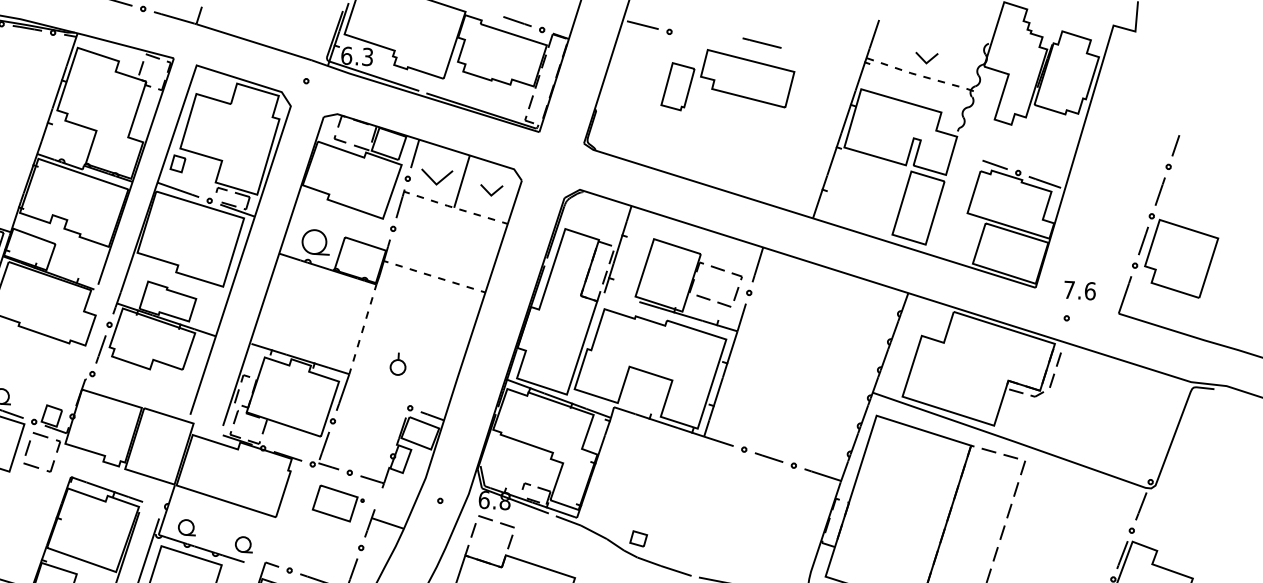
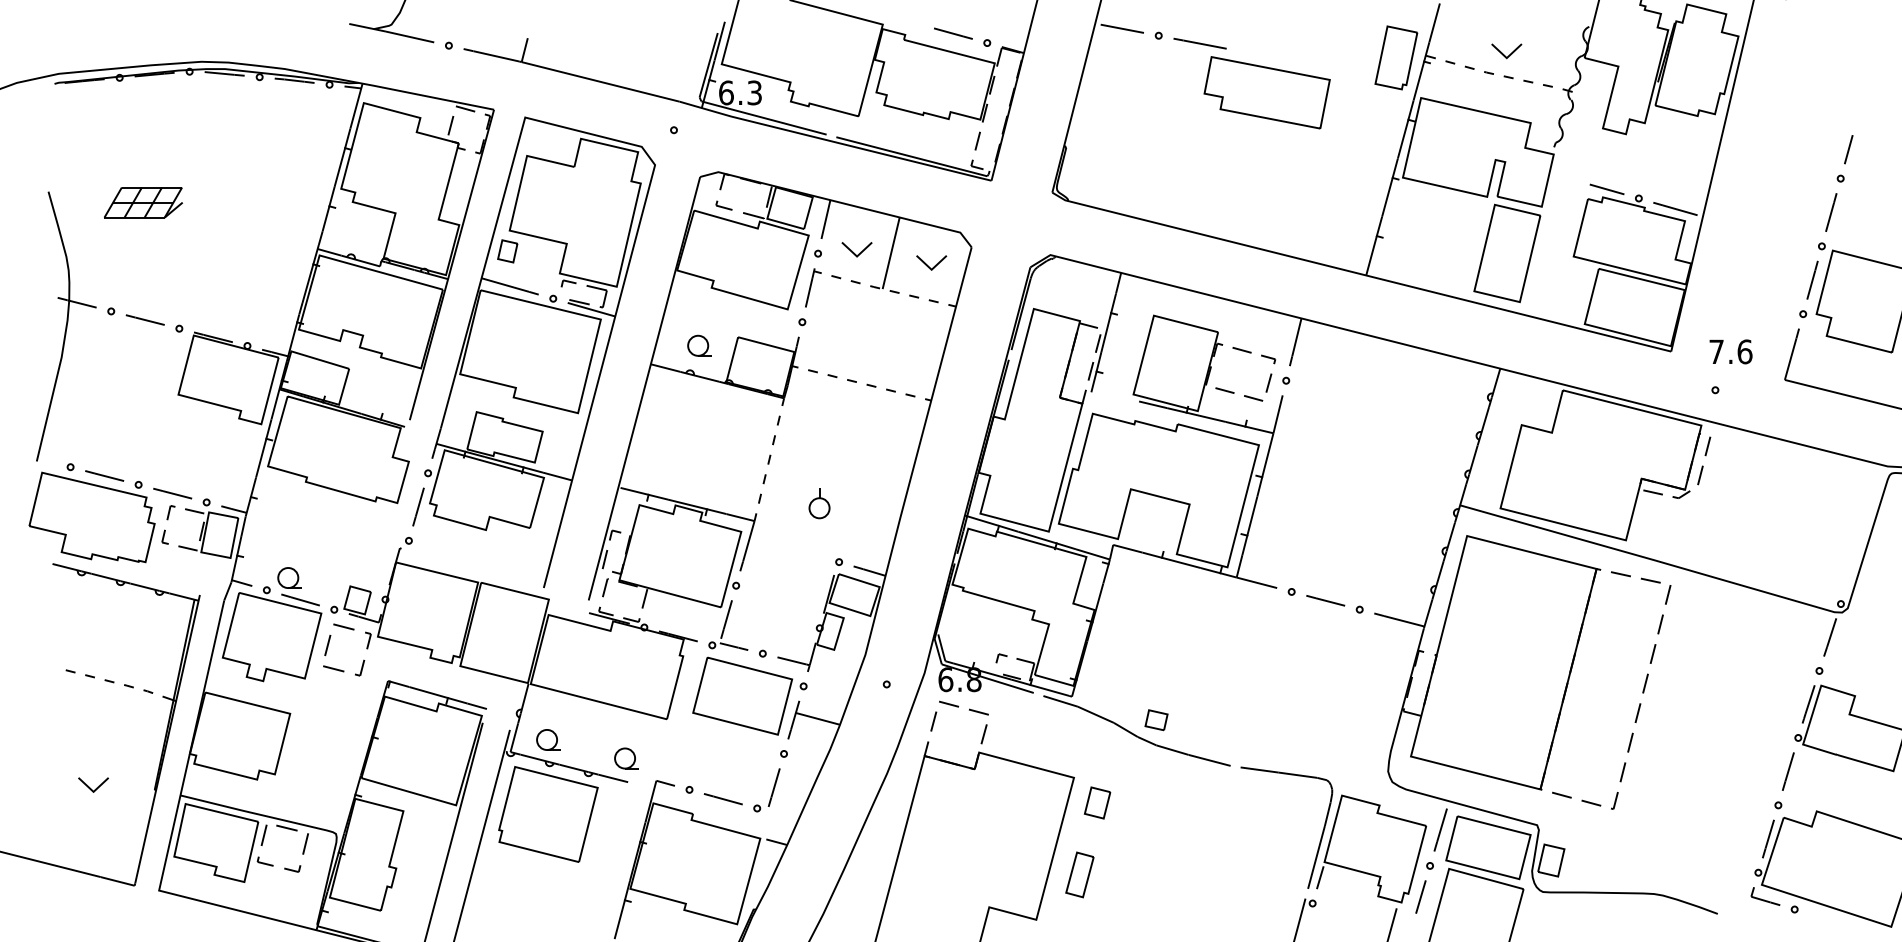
line: (761, 42) -> (1199, 43), moved
part: (678, 86) -> (1396, 57), moved
part: (436, 177) -> (856, 249), size x0.71
part: (316, 241) -> (699, 345), size x0.62
part: (338, 503) -> (749, 695), size x1.67

